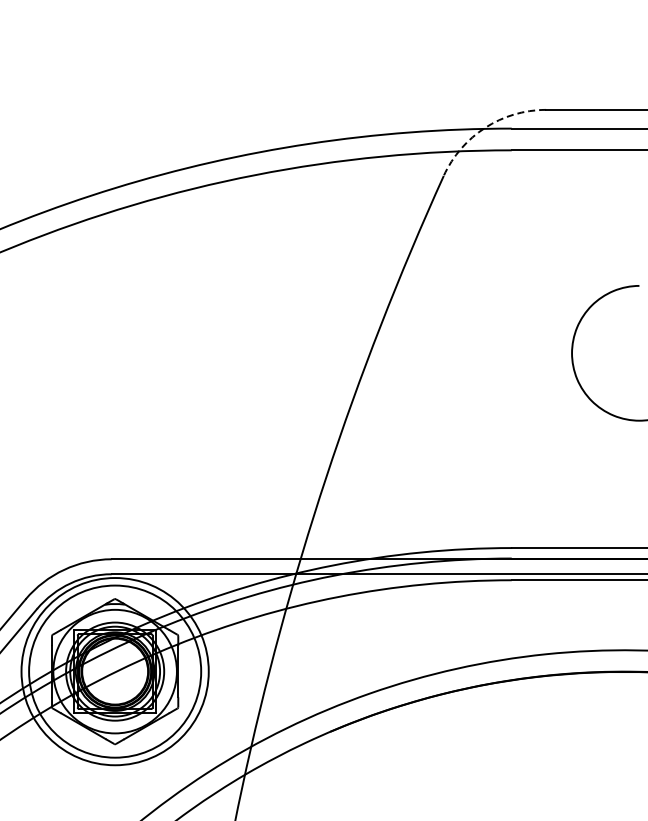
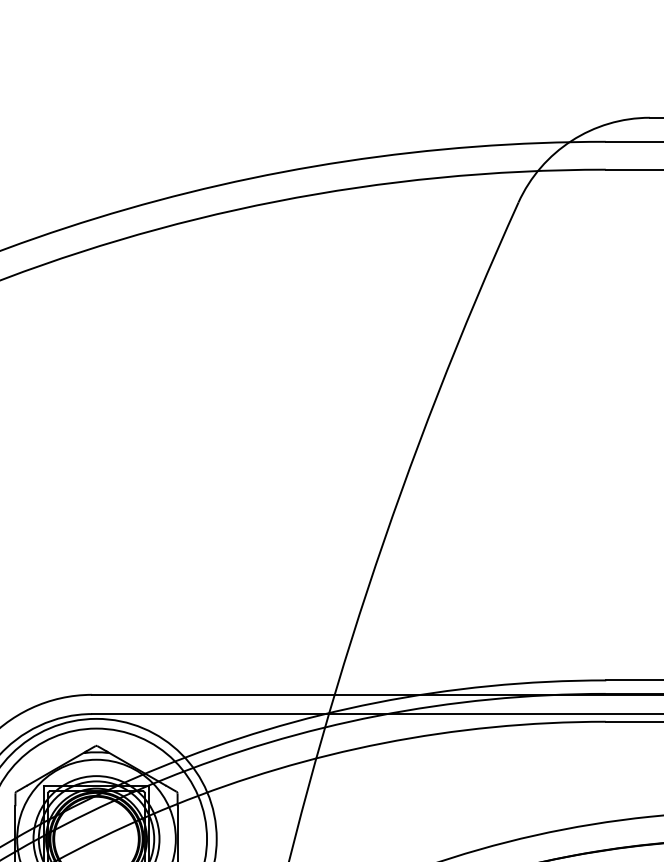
arc: (485, 127) -> (572, 140), dashed -> solid

